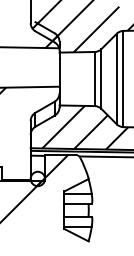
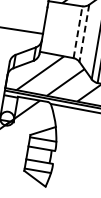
line: (94, 78) -> (77, 31), solid -> dashed
line: (101, 79) -> (84, 33), solid -> dashed

